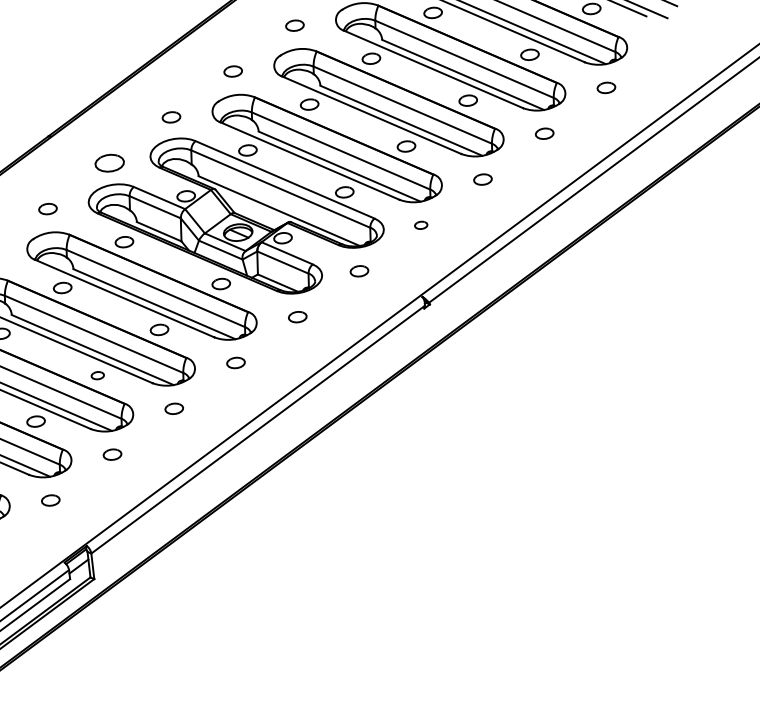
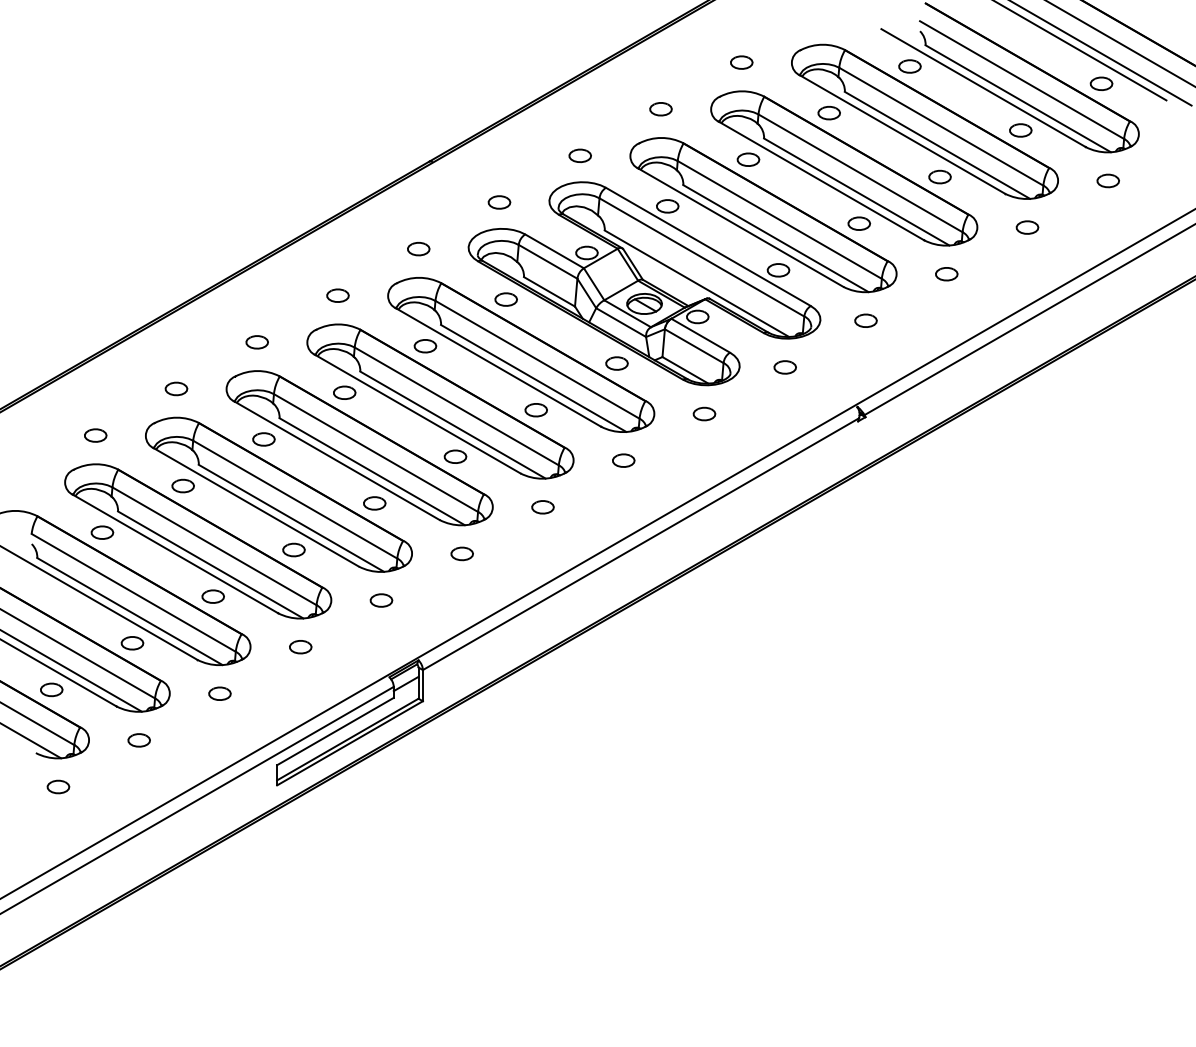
part: (109, 163) -> (499, 202), size x0.62
part: (420, 225) -> (865, 320), size x1.43
part: (97, 375) -> (455, 456), size x1.43

